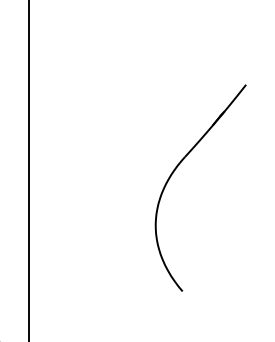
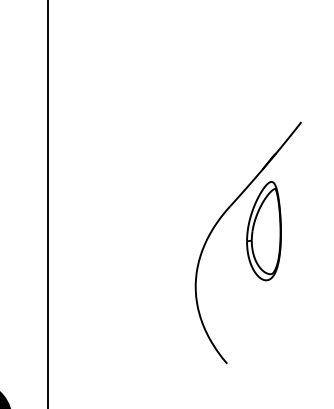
part: (213, 178) -> (263, 231), added

